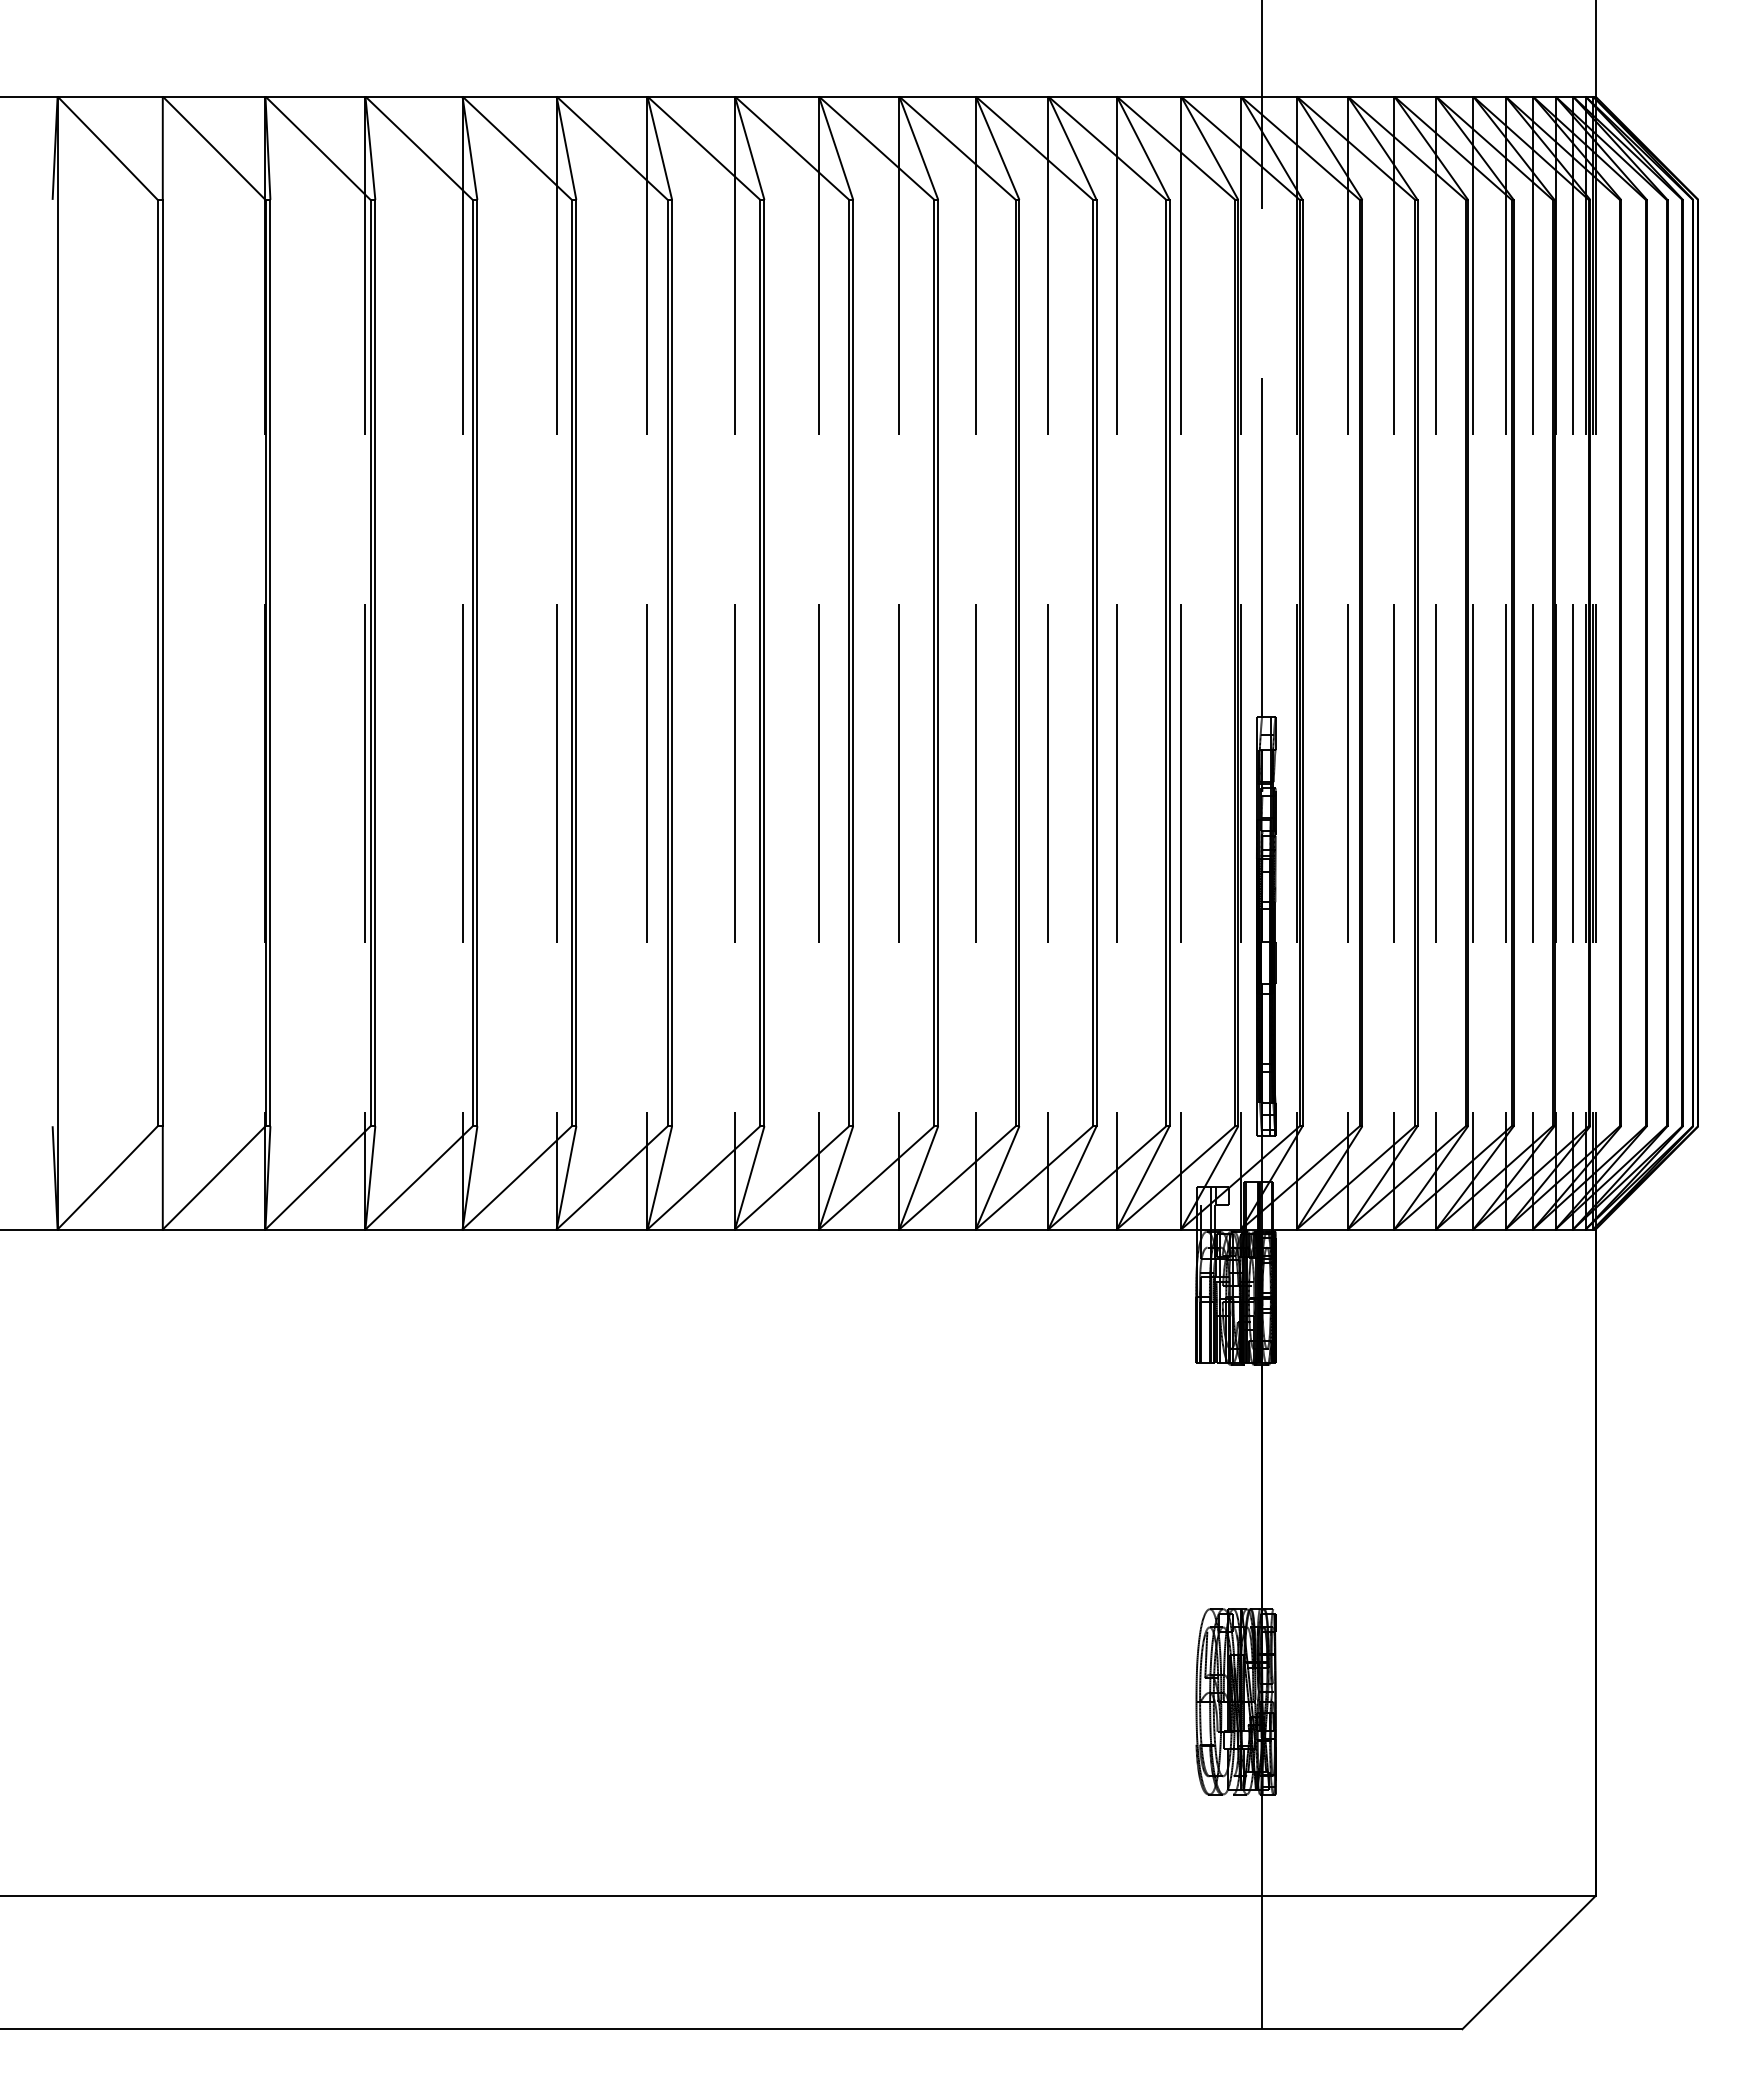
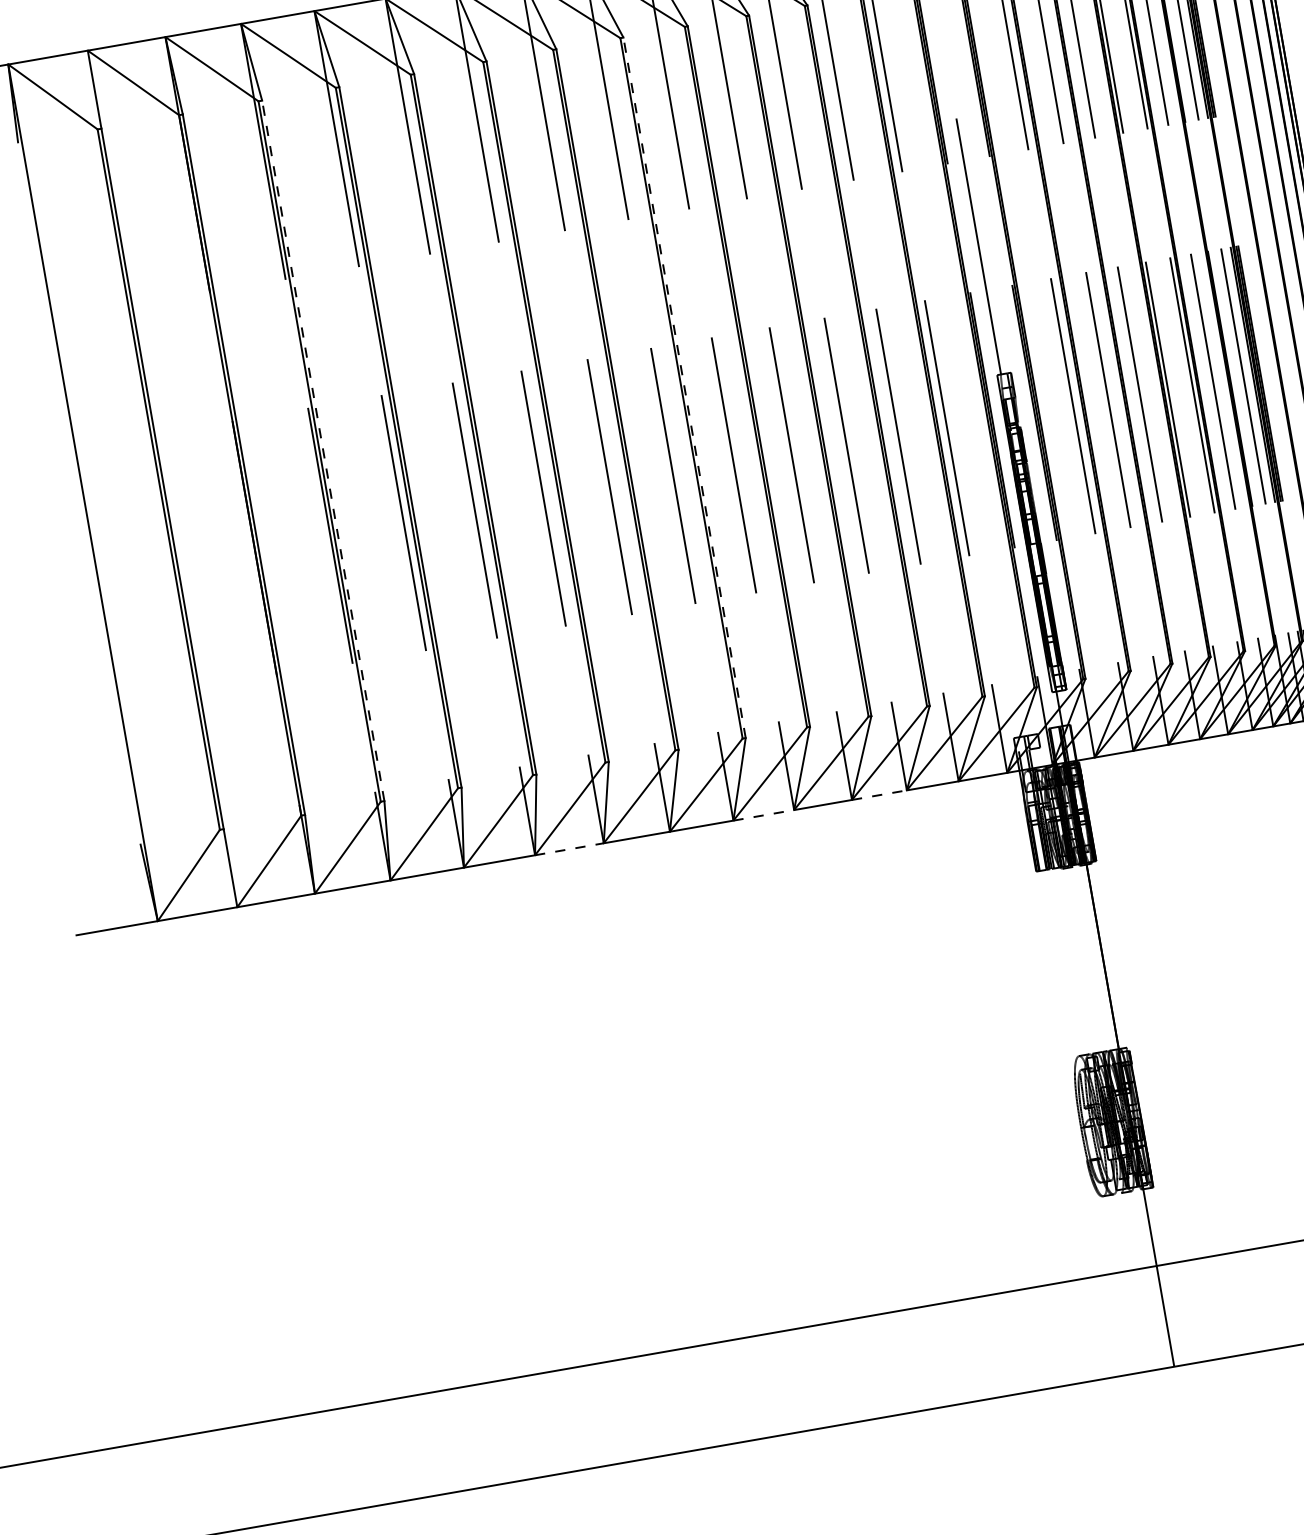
line: (375, 662) -> (323, 450), solid -> dashed
line: (853, 662) -> (684, 387), solid -> dashed
line: (602, 1229) -> (569, 849), solid -> dashed
line: (859, 1229) -> (764, 815), solid -> dashed
line: (1012, 1229) -> (879, 795), solid -> dashed

